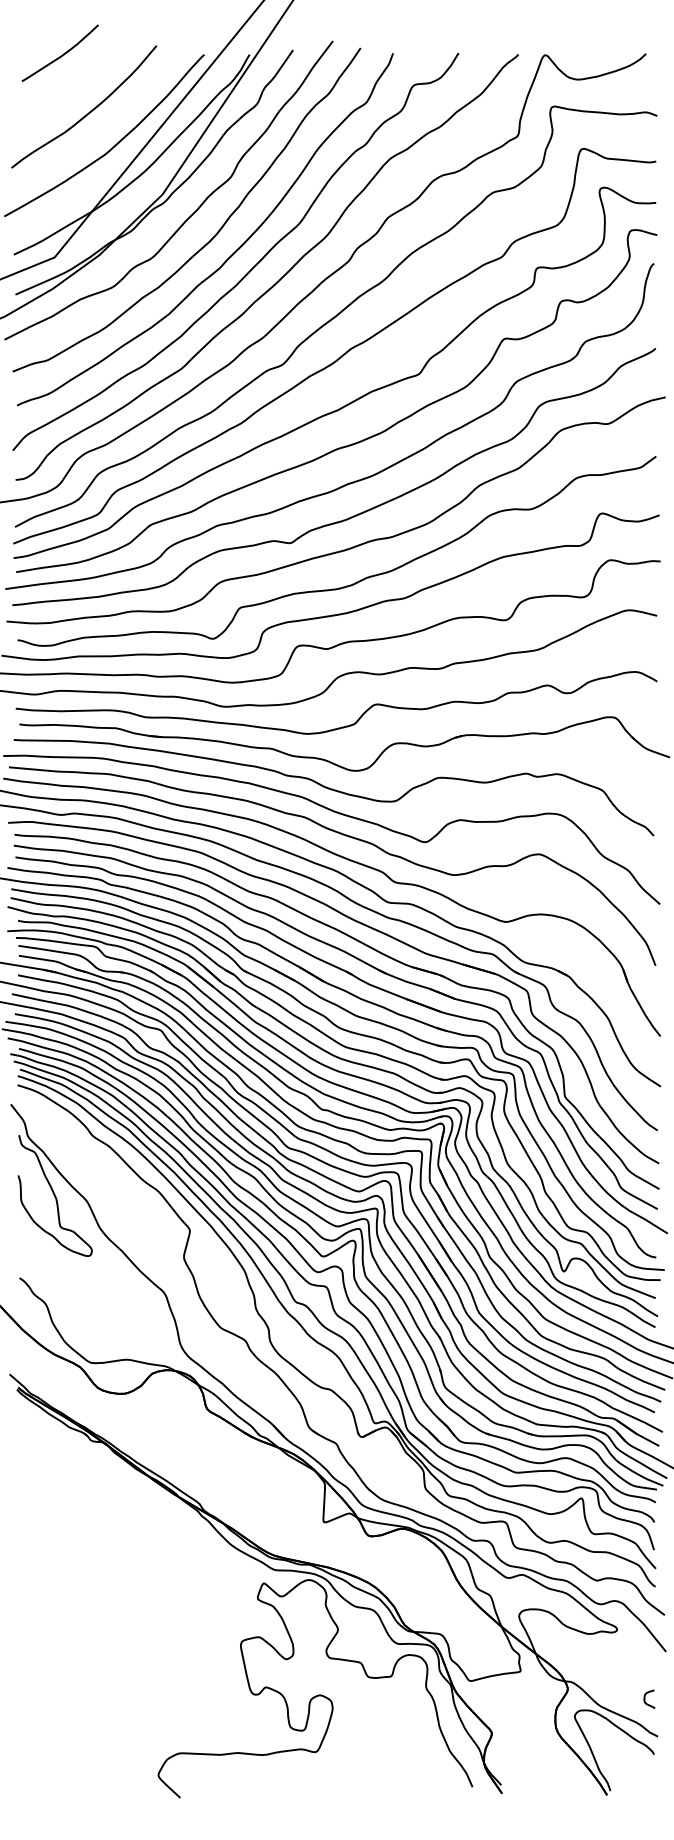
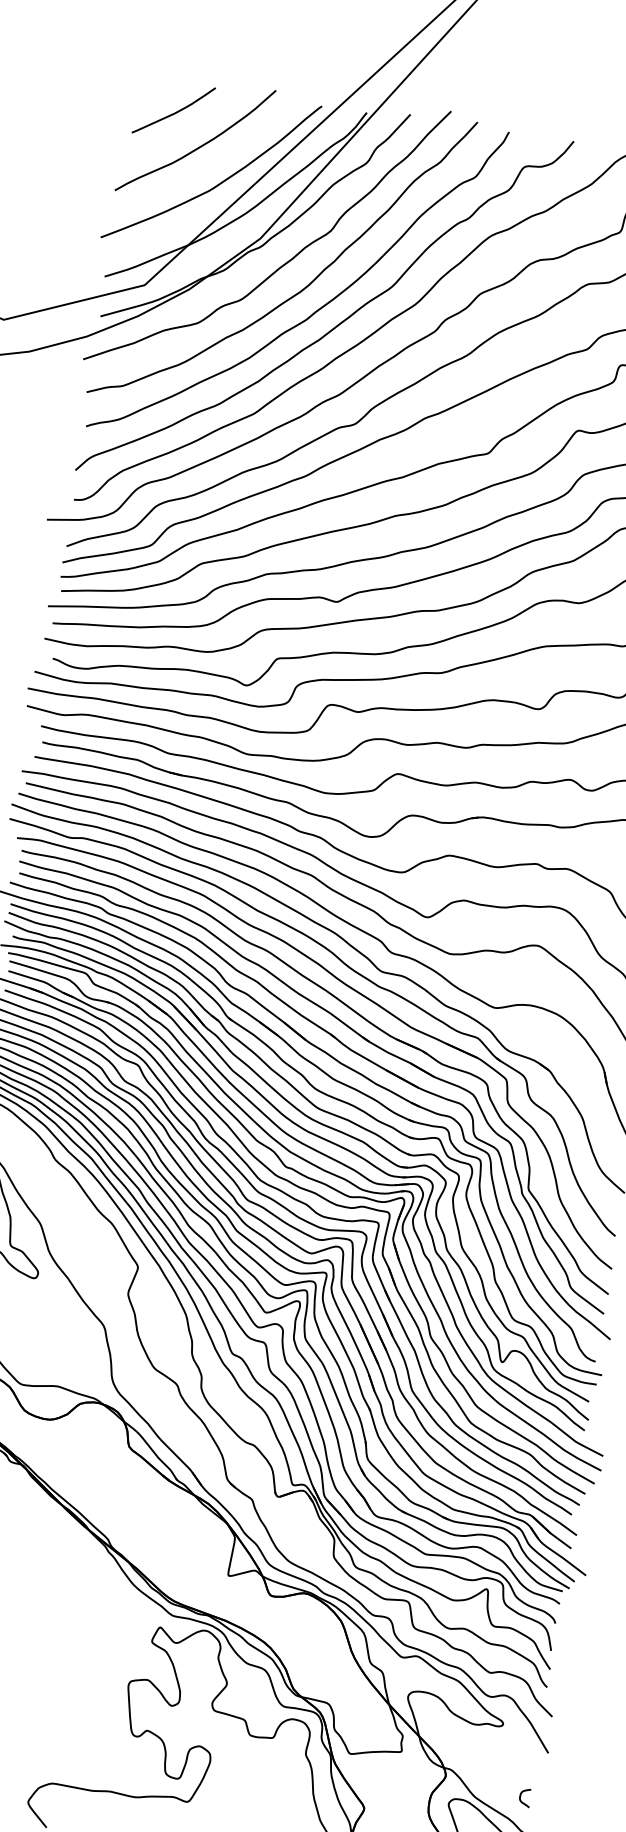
curve: (60, 55) -> (173, 112), moved

